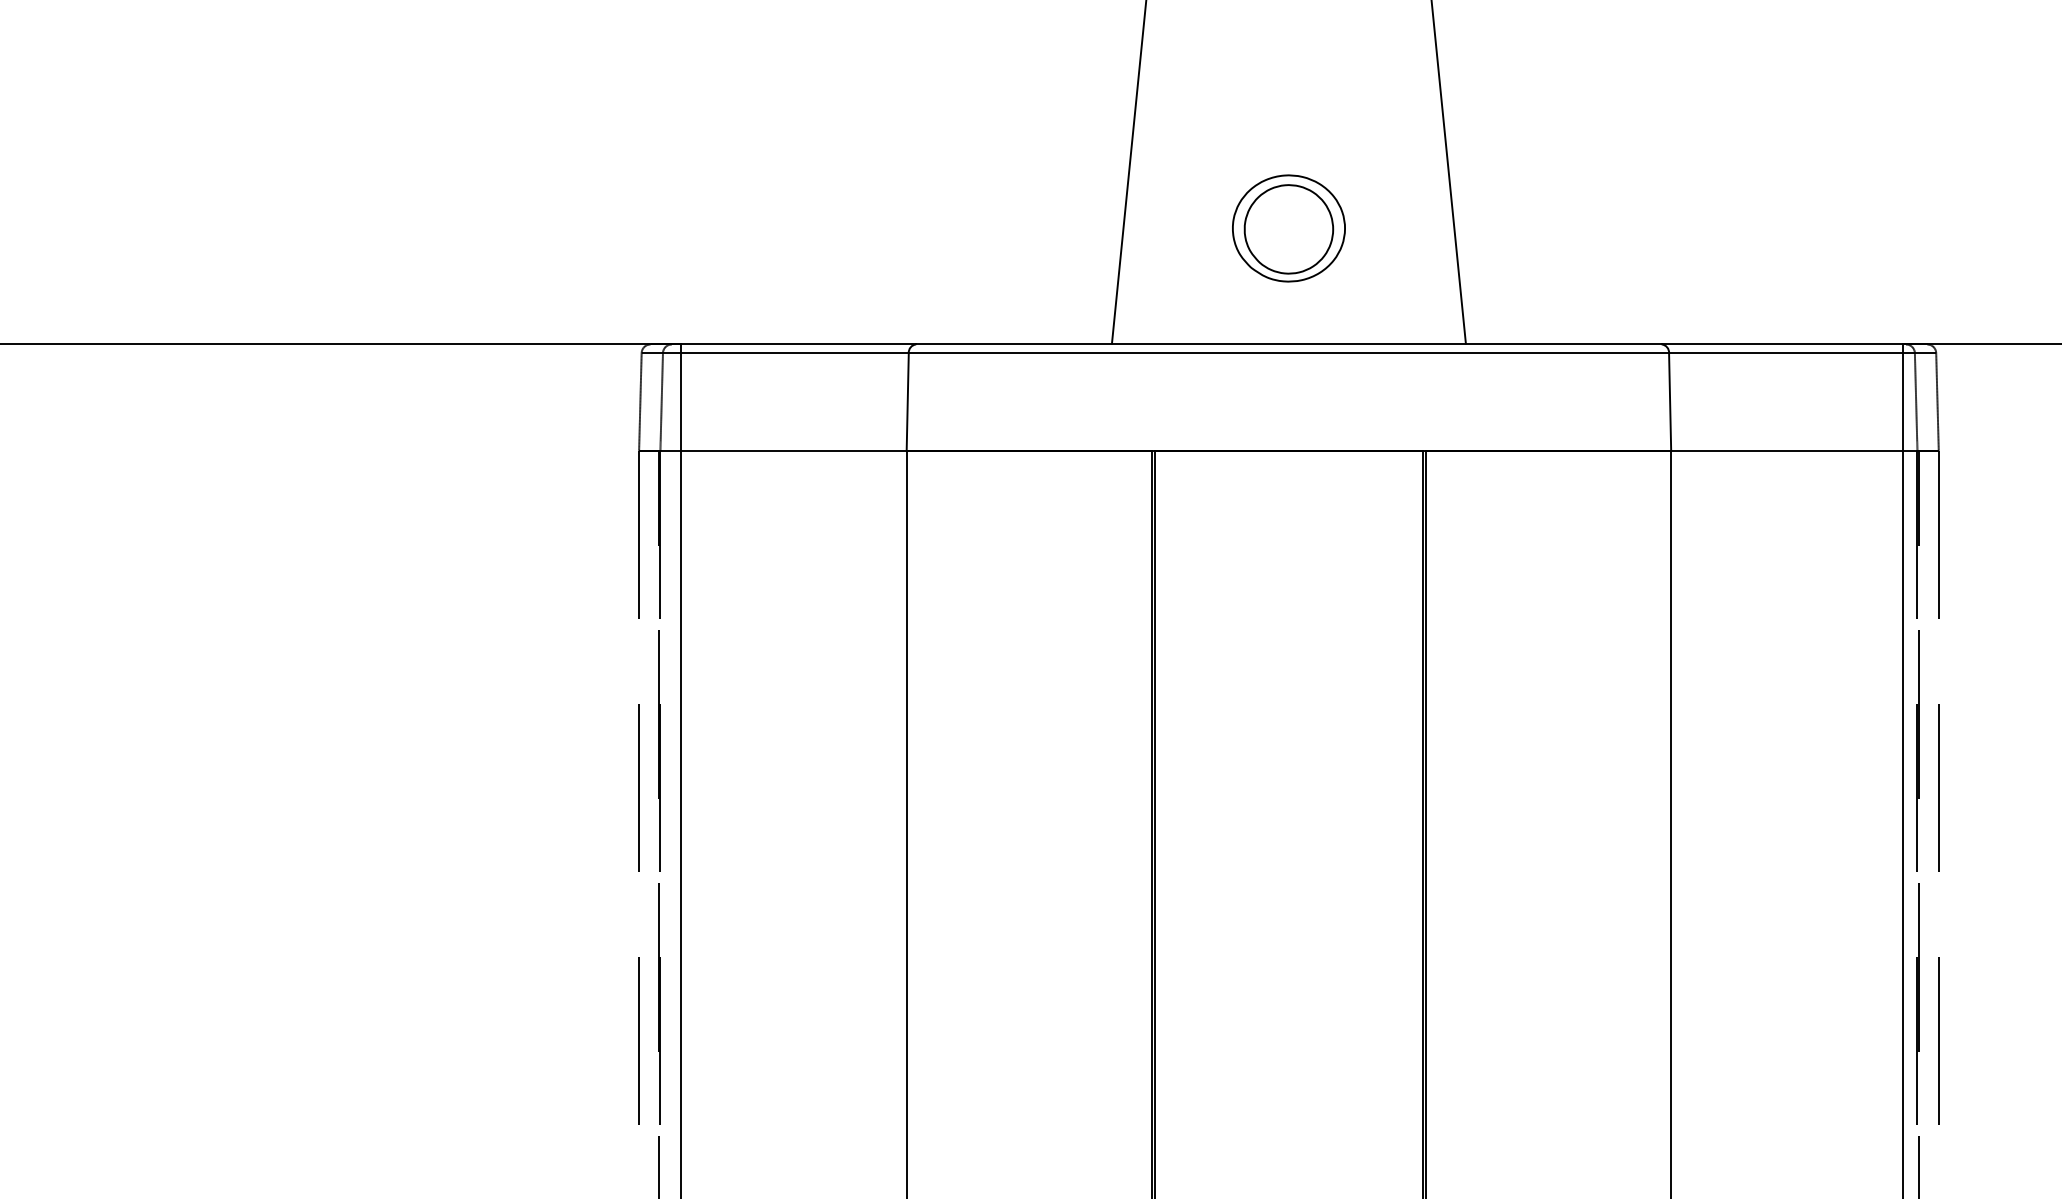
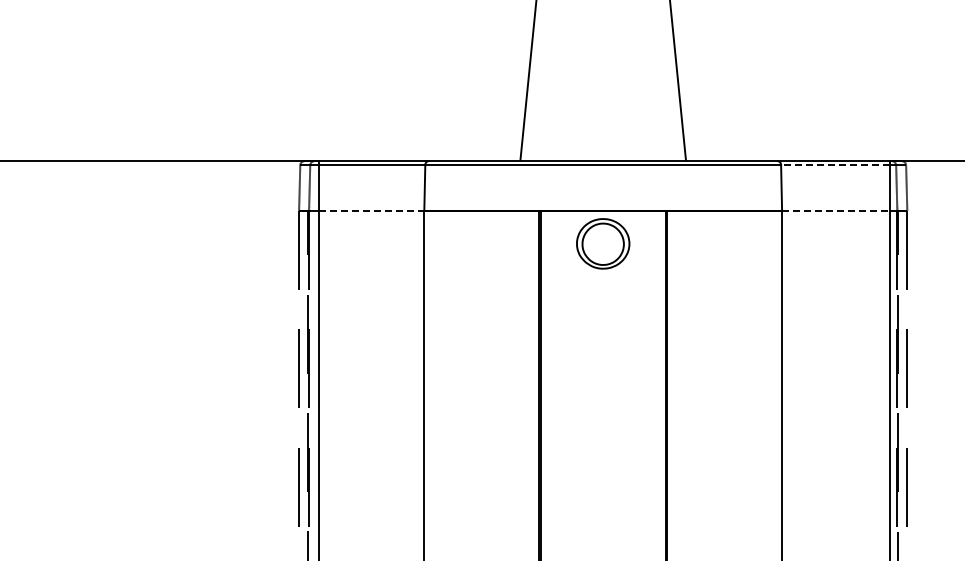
part: (1289, 227) -> (603, 243), moved
line: (1785, 353) -> (835, 165), solid -> dashed
line: (793, 449) -> (371, 210), solid -> dashed
line: (1787, 449) -> (836, 210), solid -> dashed

